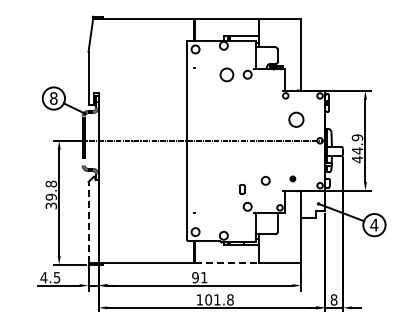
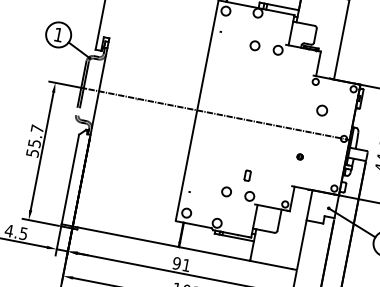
circle: (226, 74) -> (254, 45), size x0.62
text: (53, 98) -> (58, 34), 8 -> 1
circle: (295, 119) -> (321, 110), size x0.62
part: (292, 178) -> (299, 156), moved
circle: (265, 180) -> (226, 191), moved
text: (50, 194) -> (34, 140), 39.8 -> 55.7
line: (88, 221) -> (70, 178), dashed -> solid
line: (227, 262) -> (215, 253), dashed -> solid

